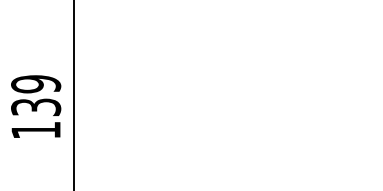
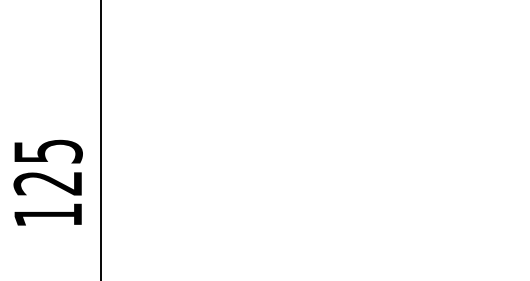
text: (35, 95) -> (47, 167), 139 -> 125

